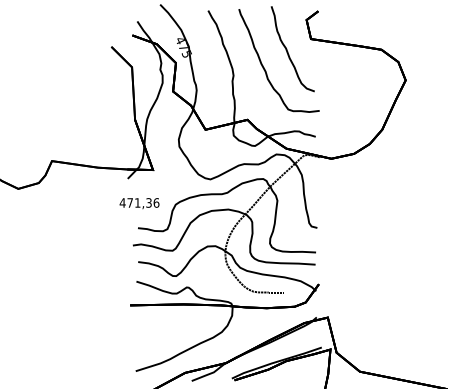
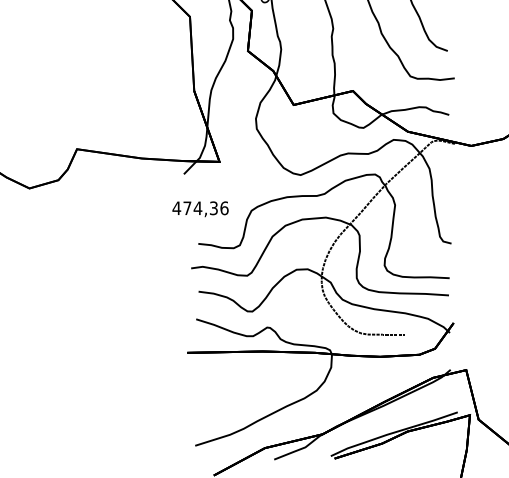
text: (137, 202) -> (197, 207), 471,36 -> 474,36

